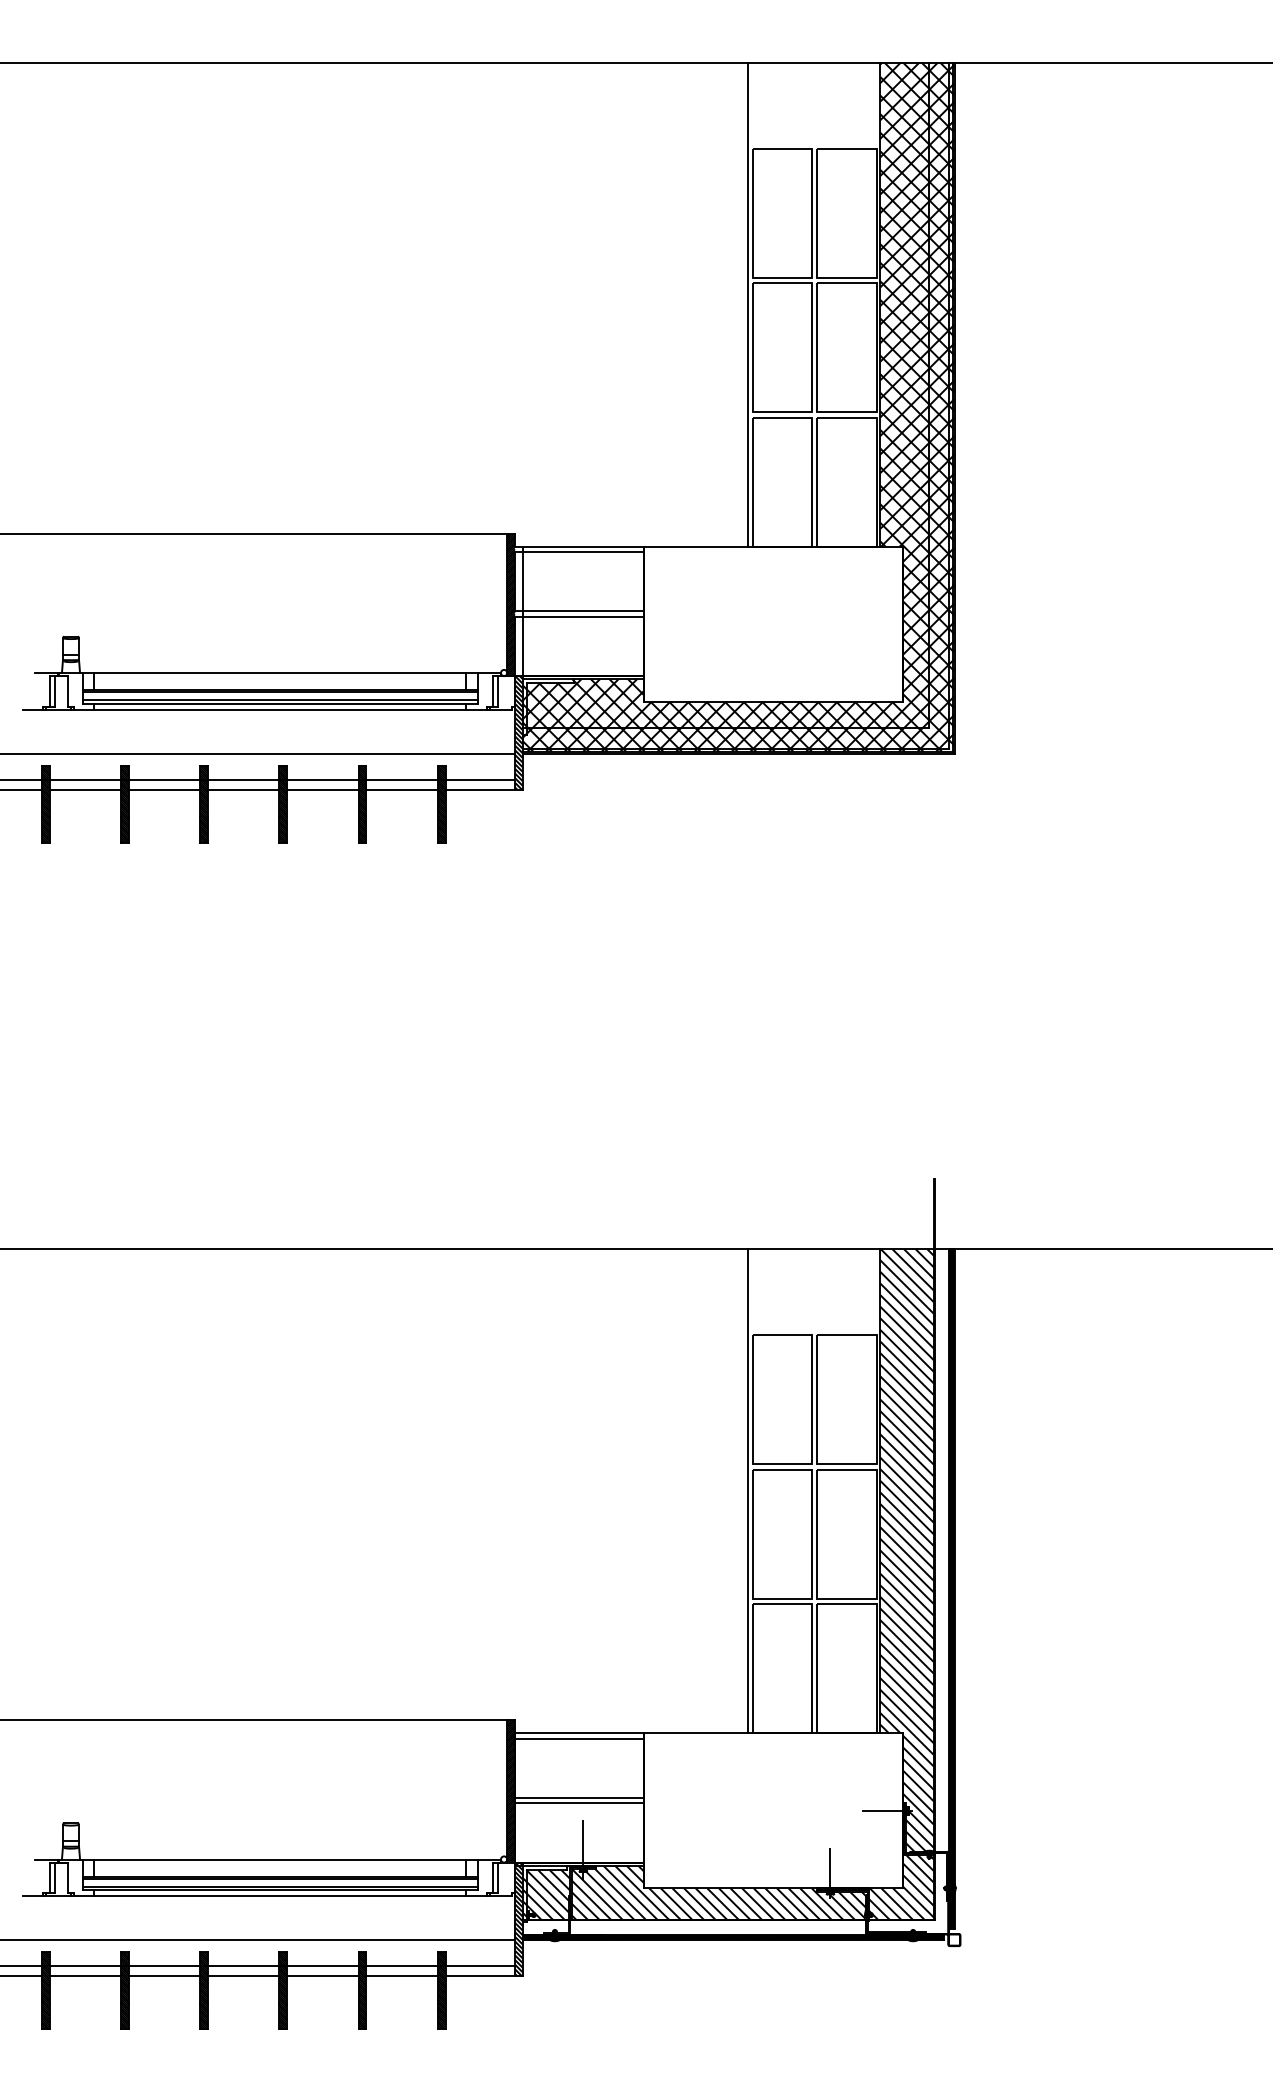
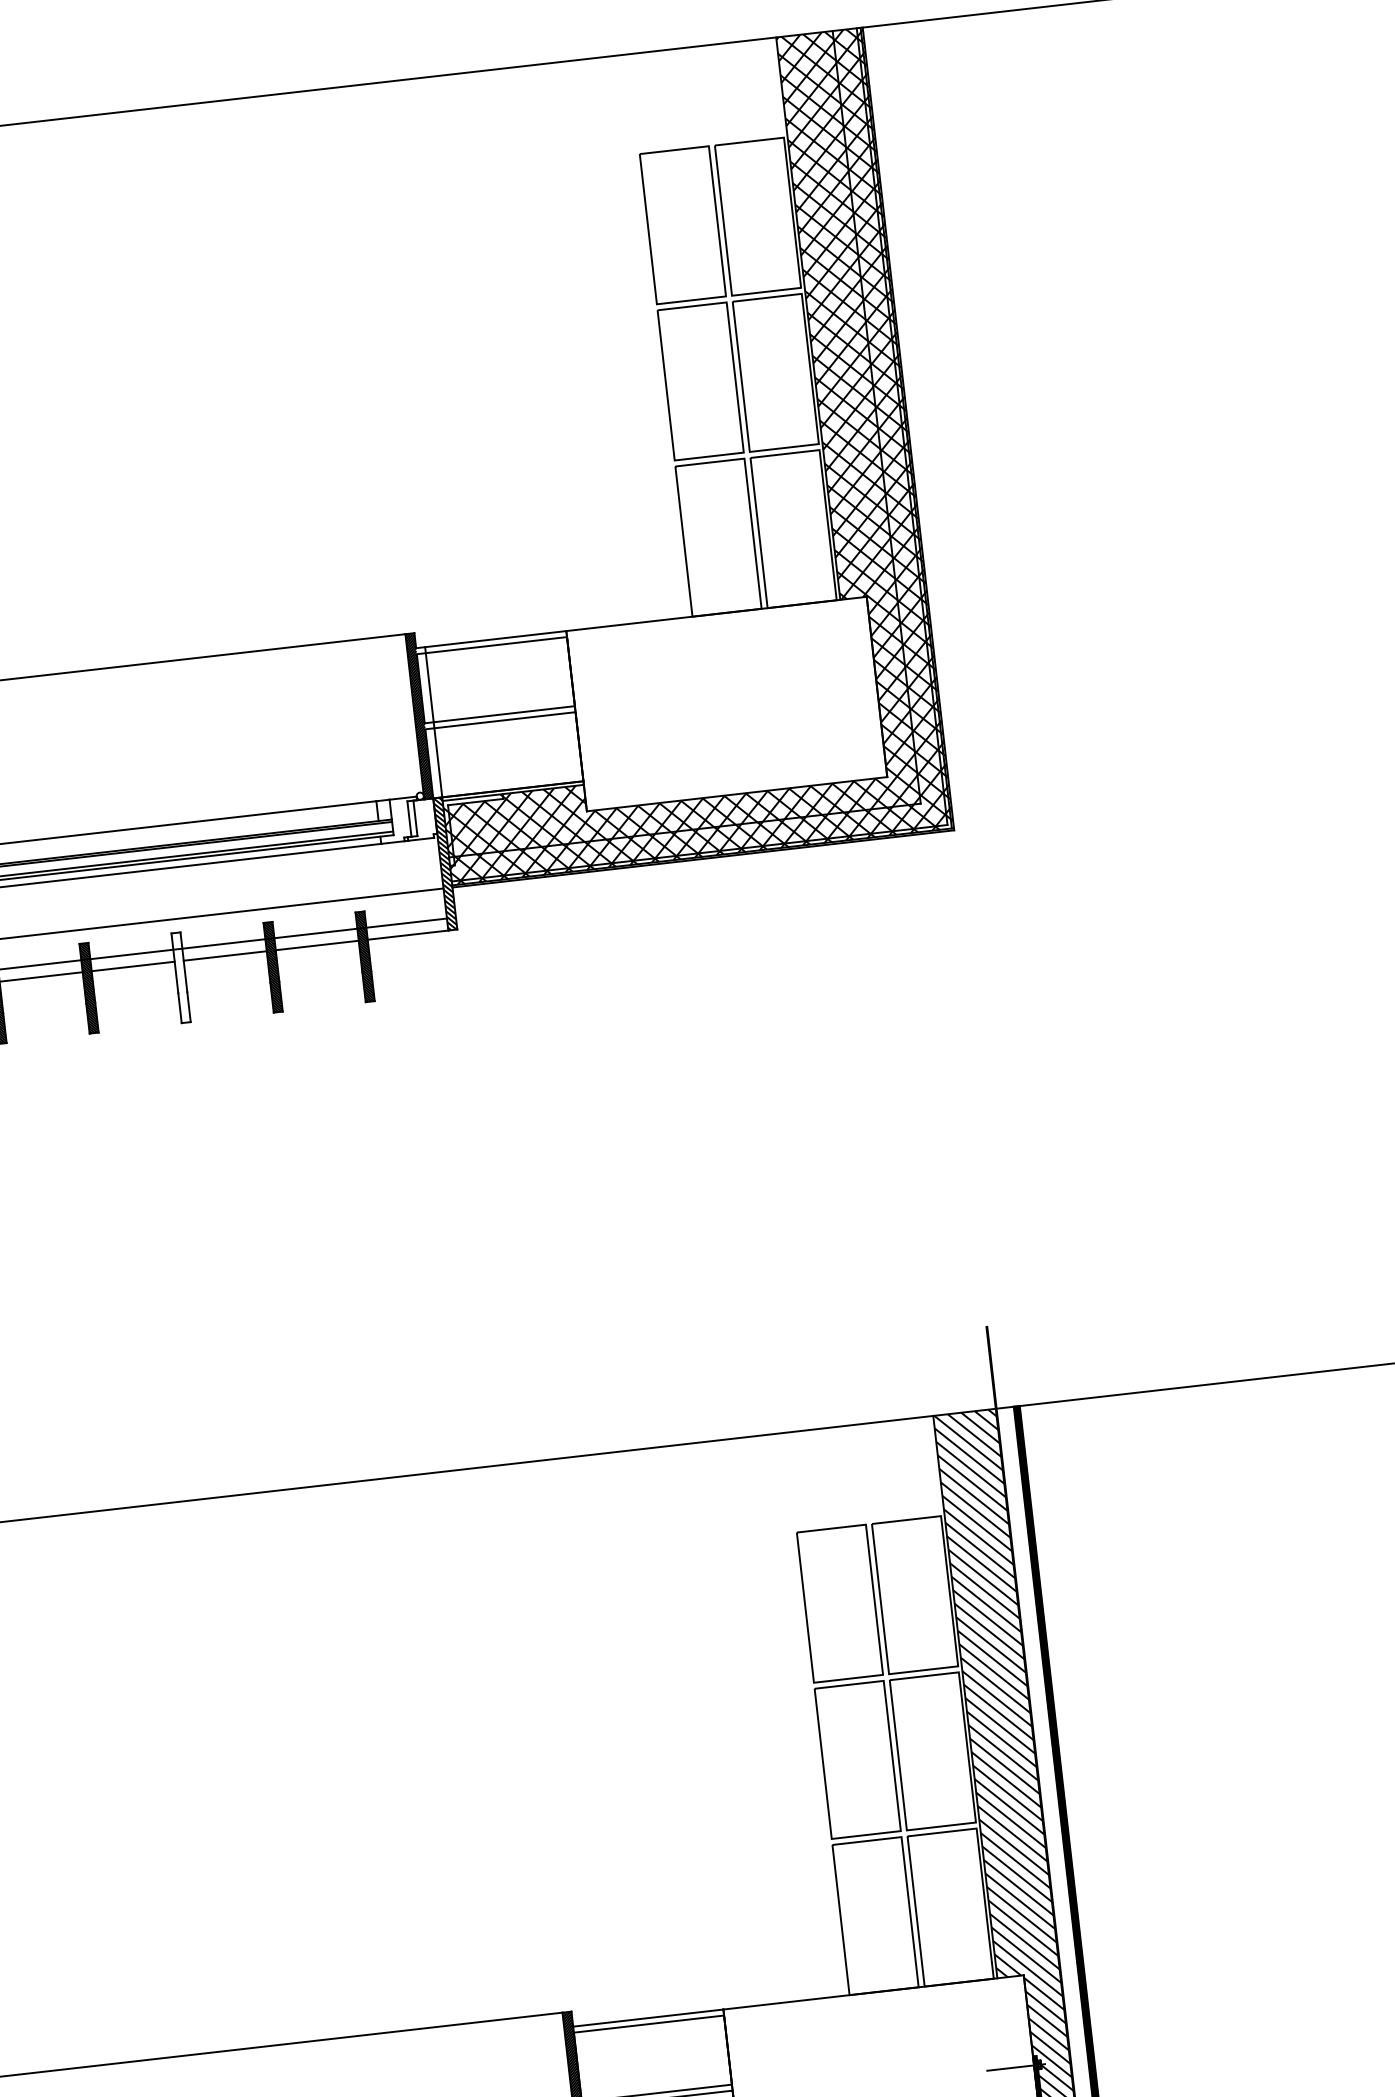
line: (747, 304) -> (654, 335), removed
hatch: (283, 803) -> (181, 977), removed
line: (747, 1491) -> (811, 1714), removed

